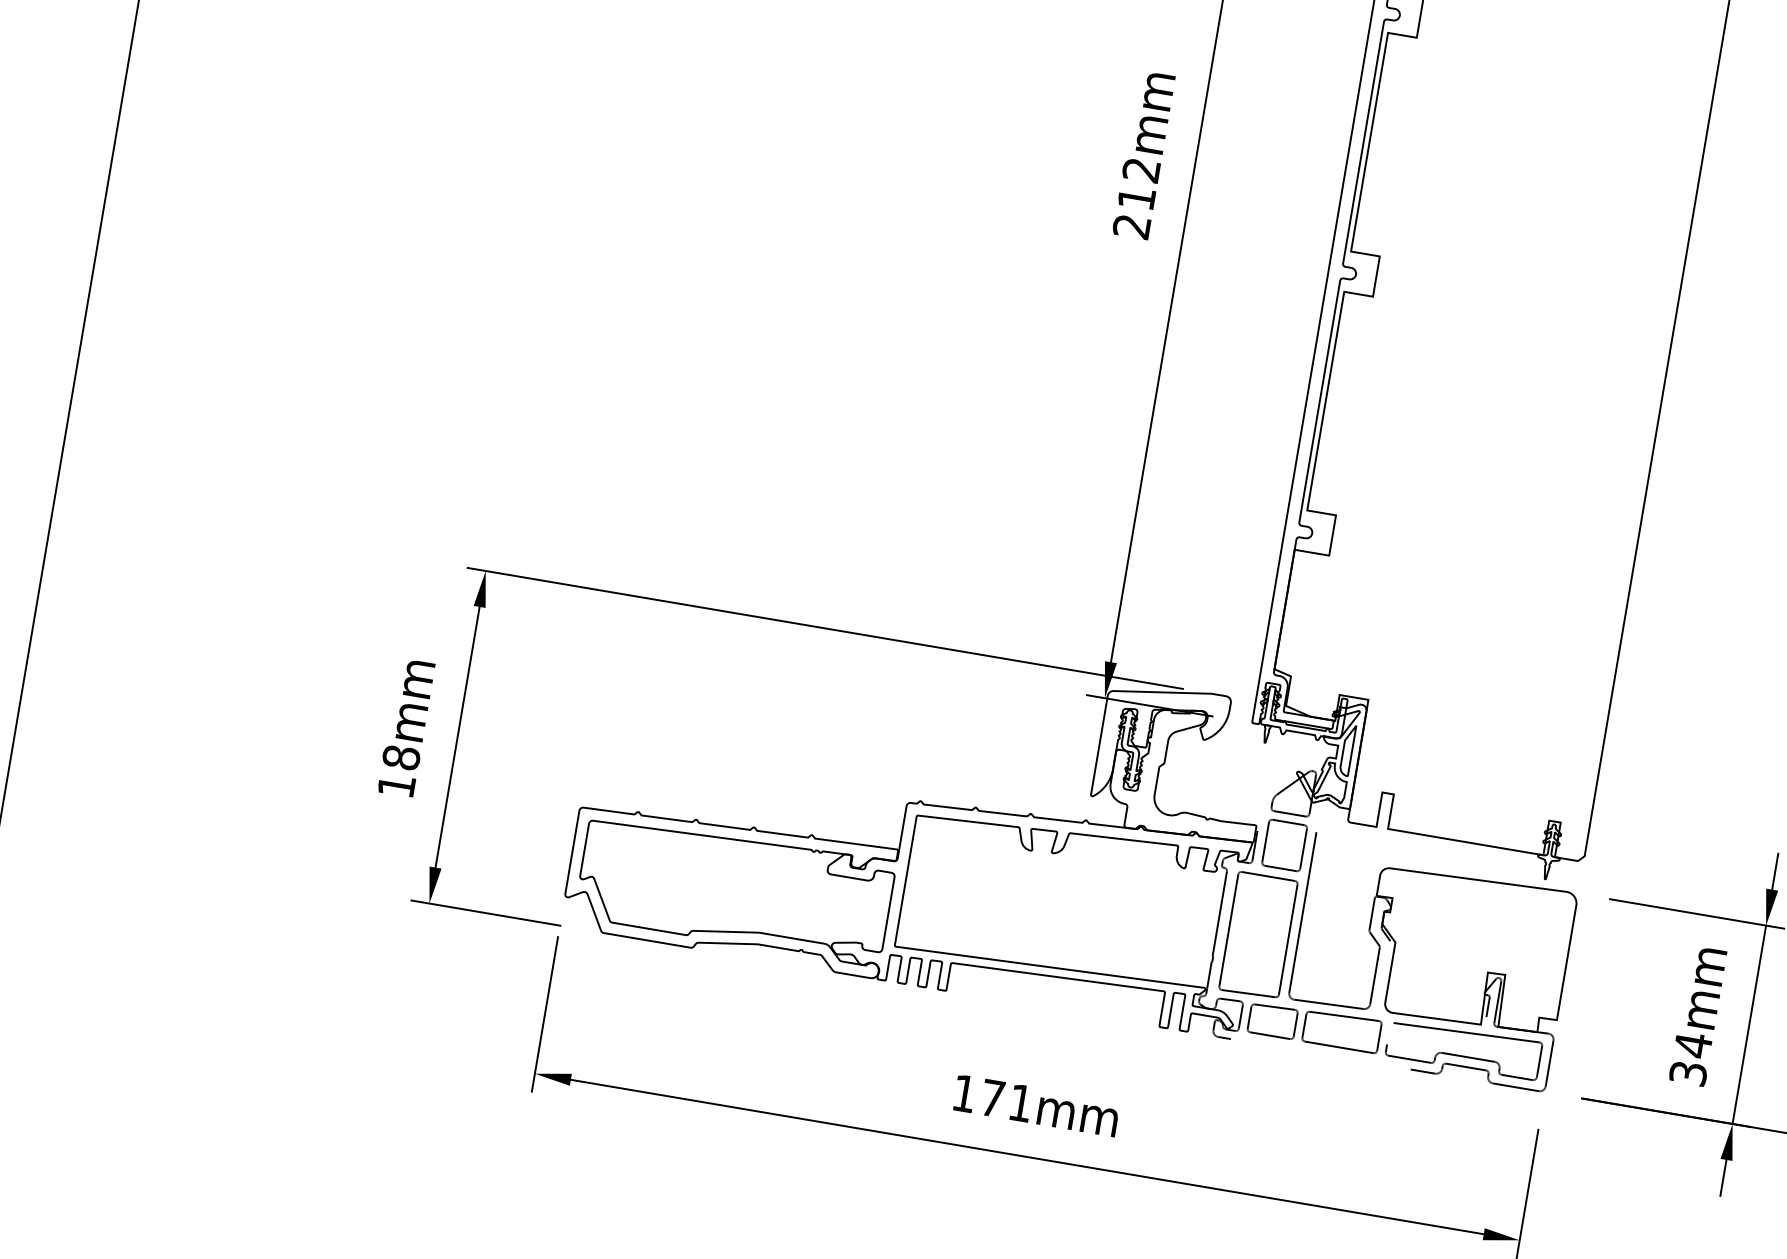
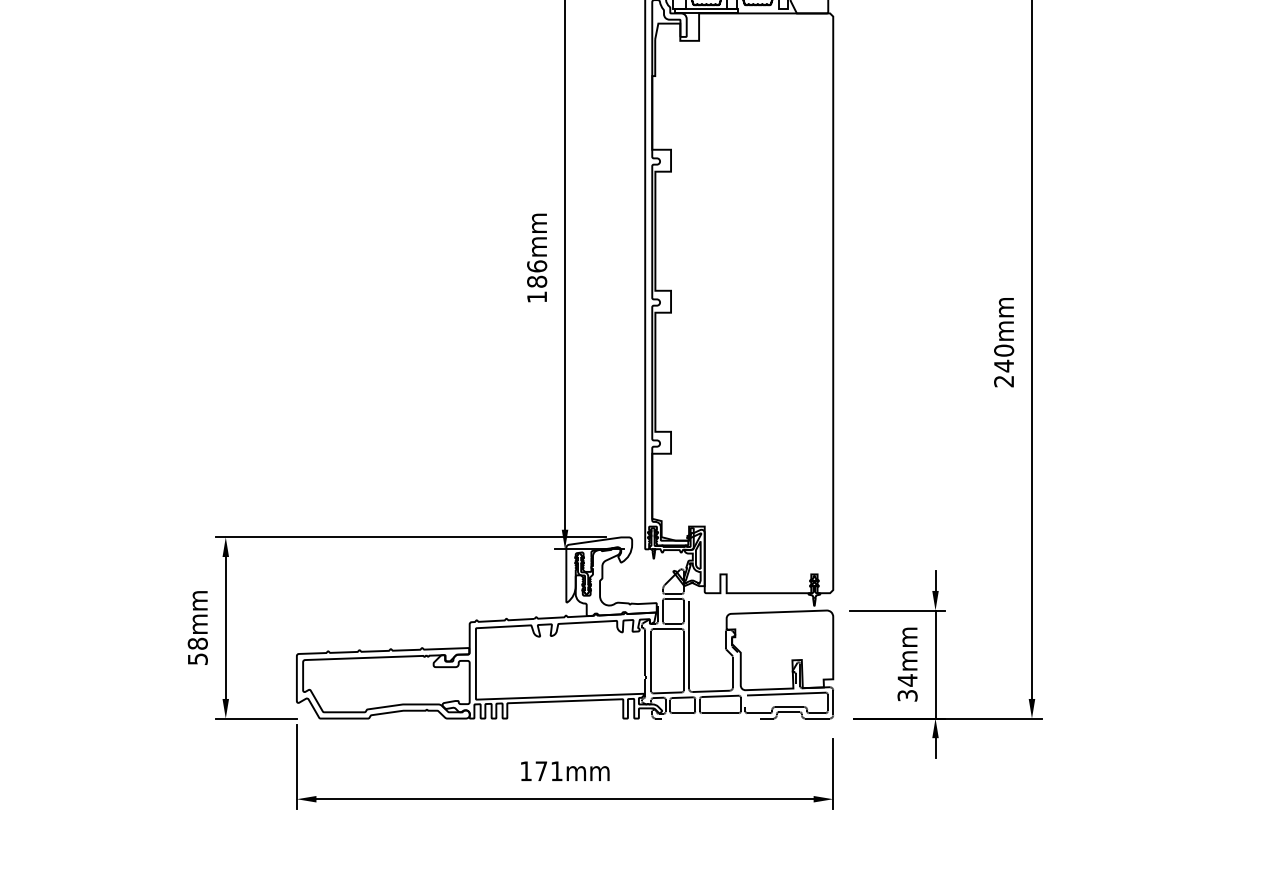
text: (1137, 197) -> (537, 281), 212mm -> 186mm
text: (396, 784) -> (197, 658), 18mm -> 58mm

